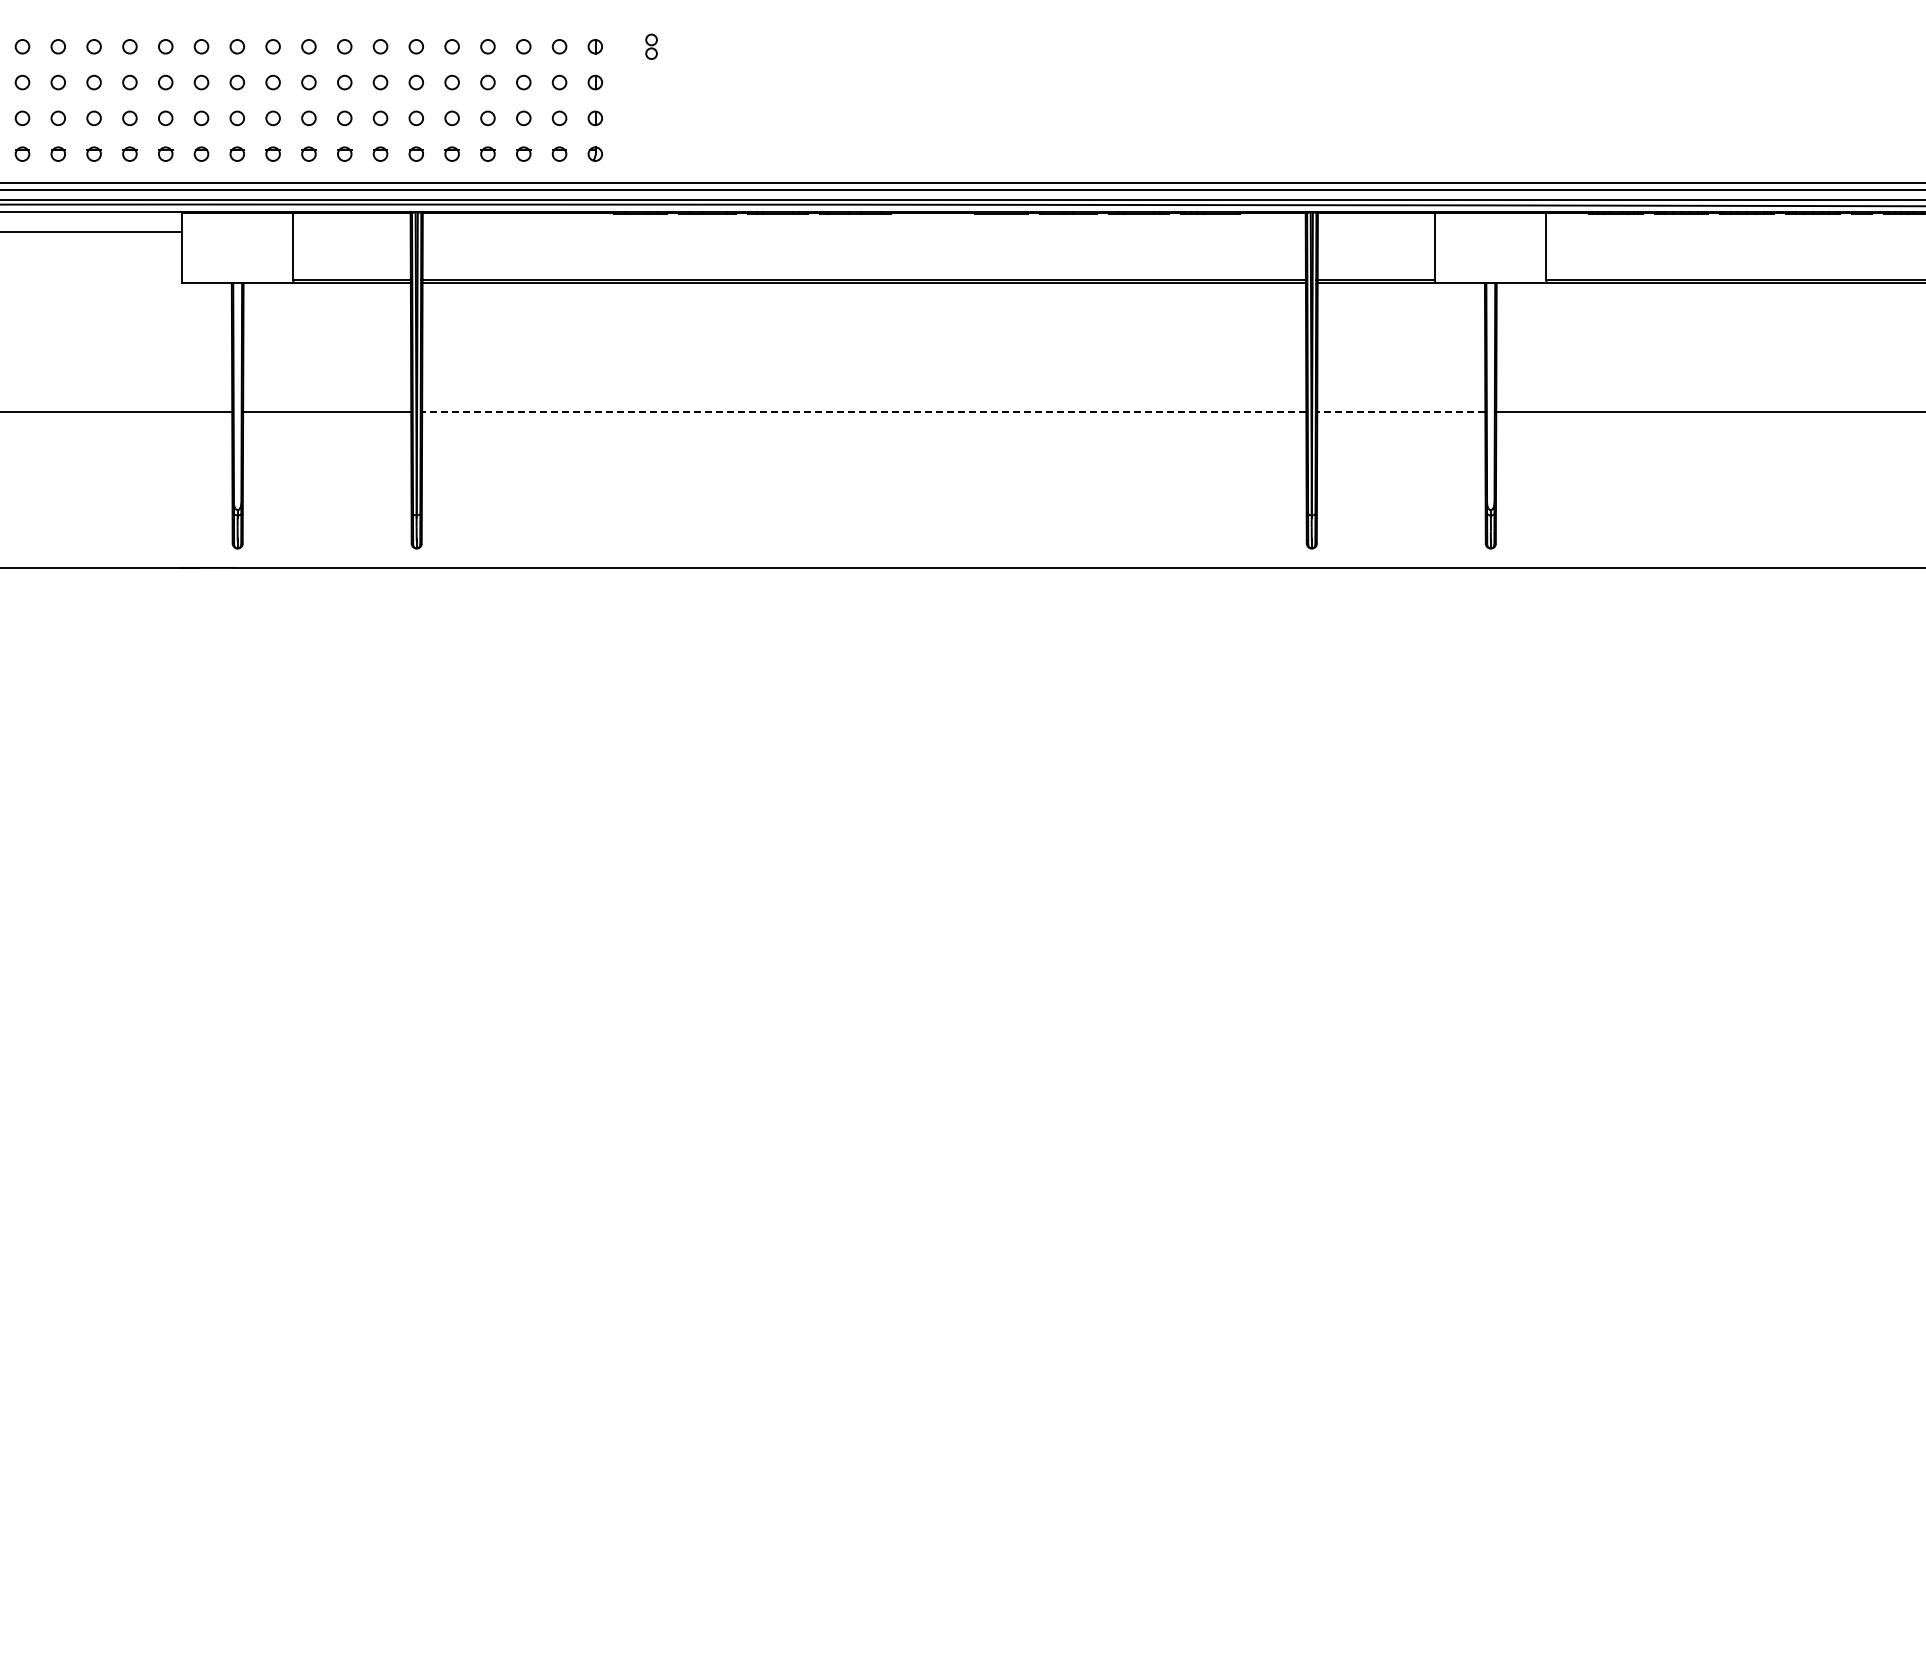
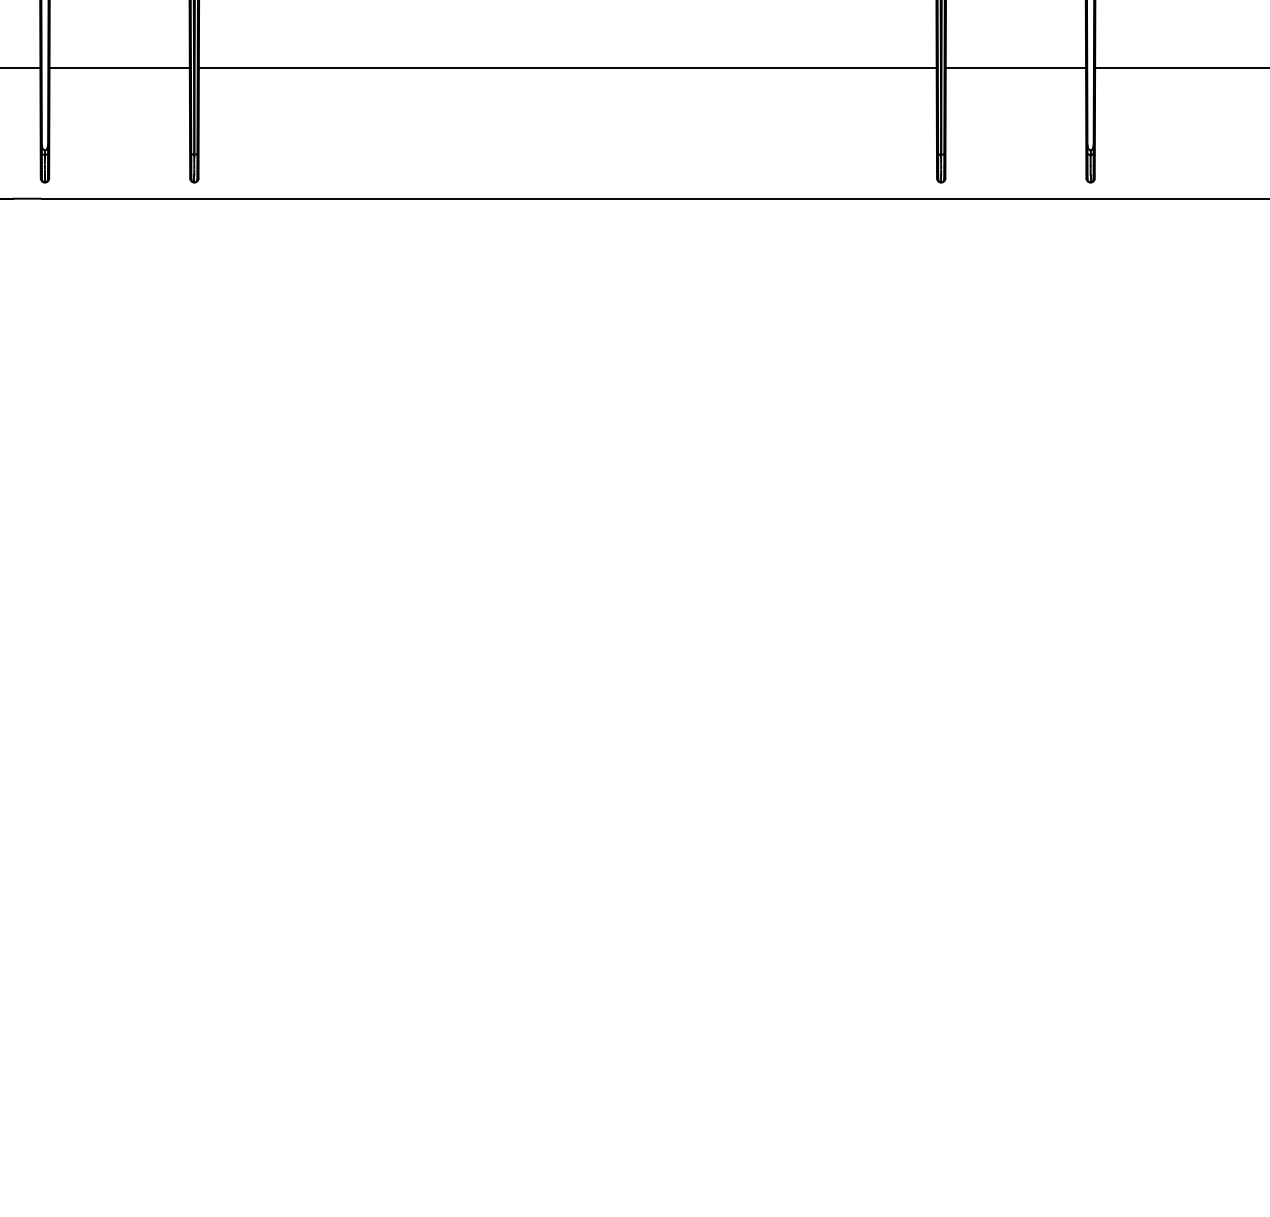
line: (863, 411) -> (567, 68), dashed -> solid
line: (1400, 411) -> (1015, 68), dashed -> solid

